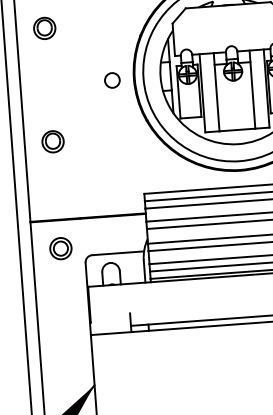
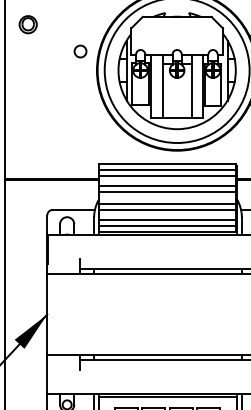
circle: (112, 80) -> (80, 51), moved
part: (52, 140) -> (27, 115), removed
part: (60, 248) -> (27, 202), removed

